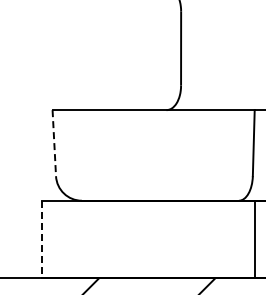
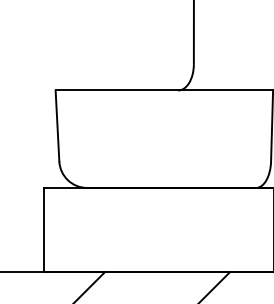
line: (54, 143) -> (57, 126), dashed -> solid
line: (41, 239) -> (43, 229), dashed -> solid

